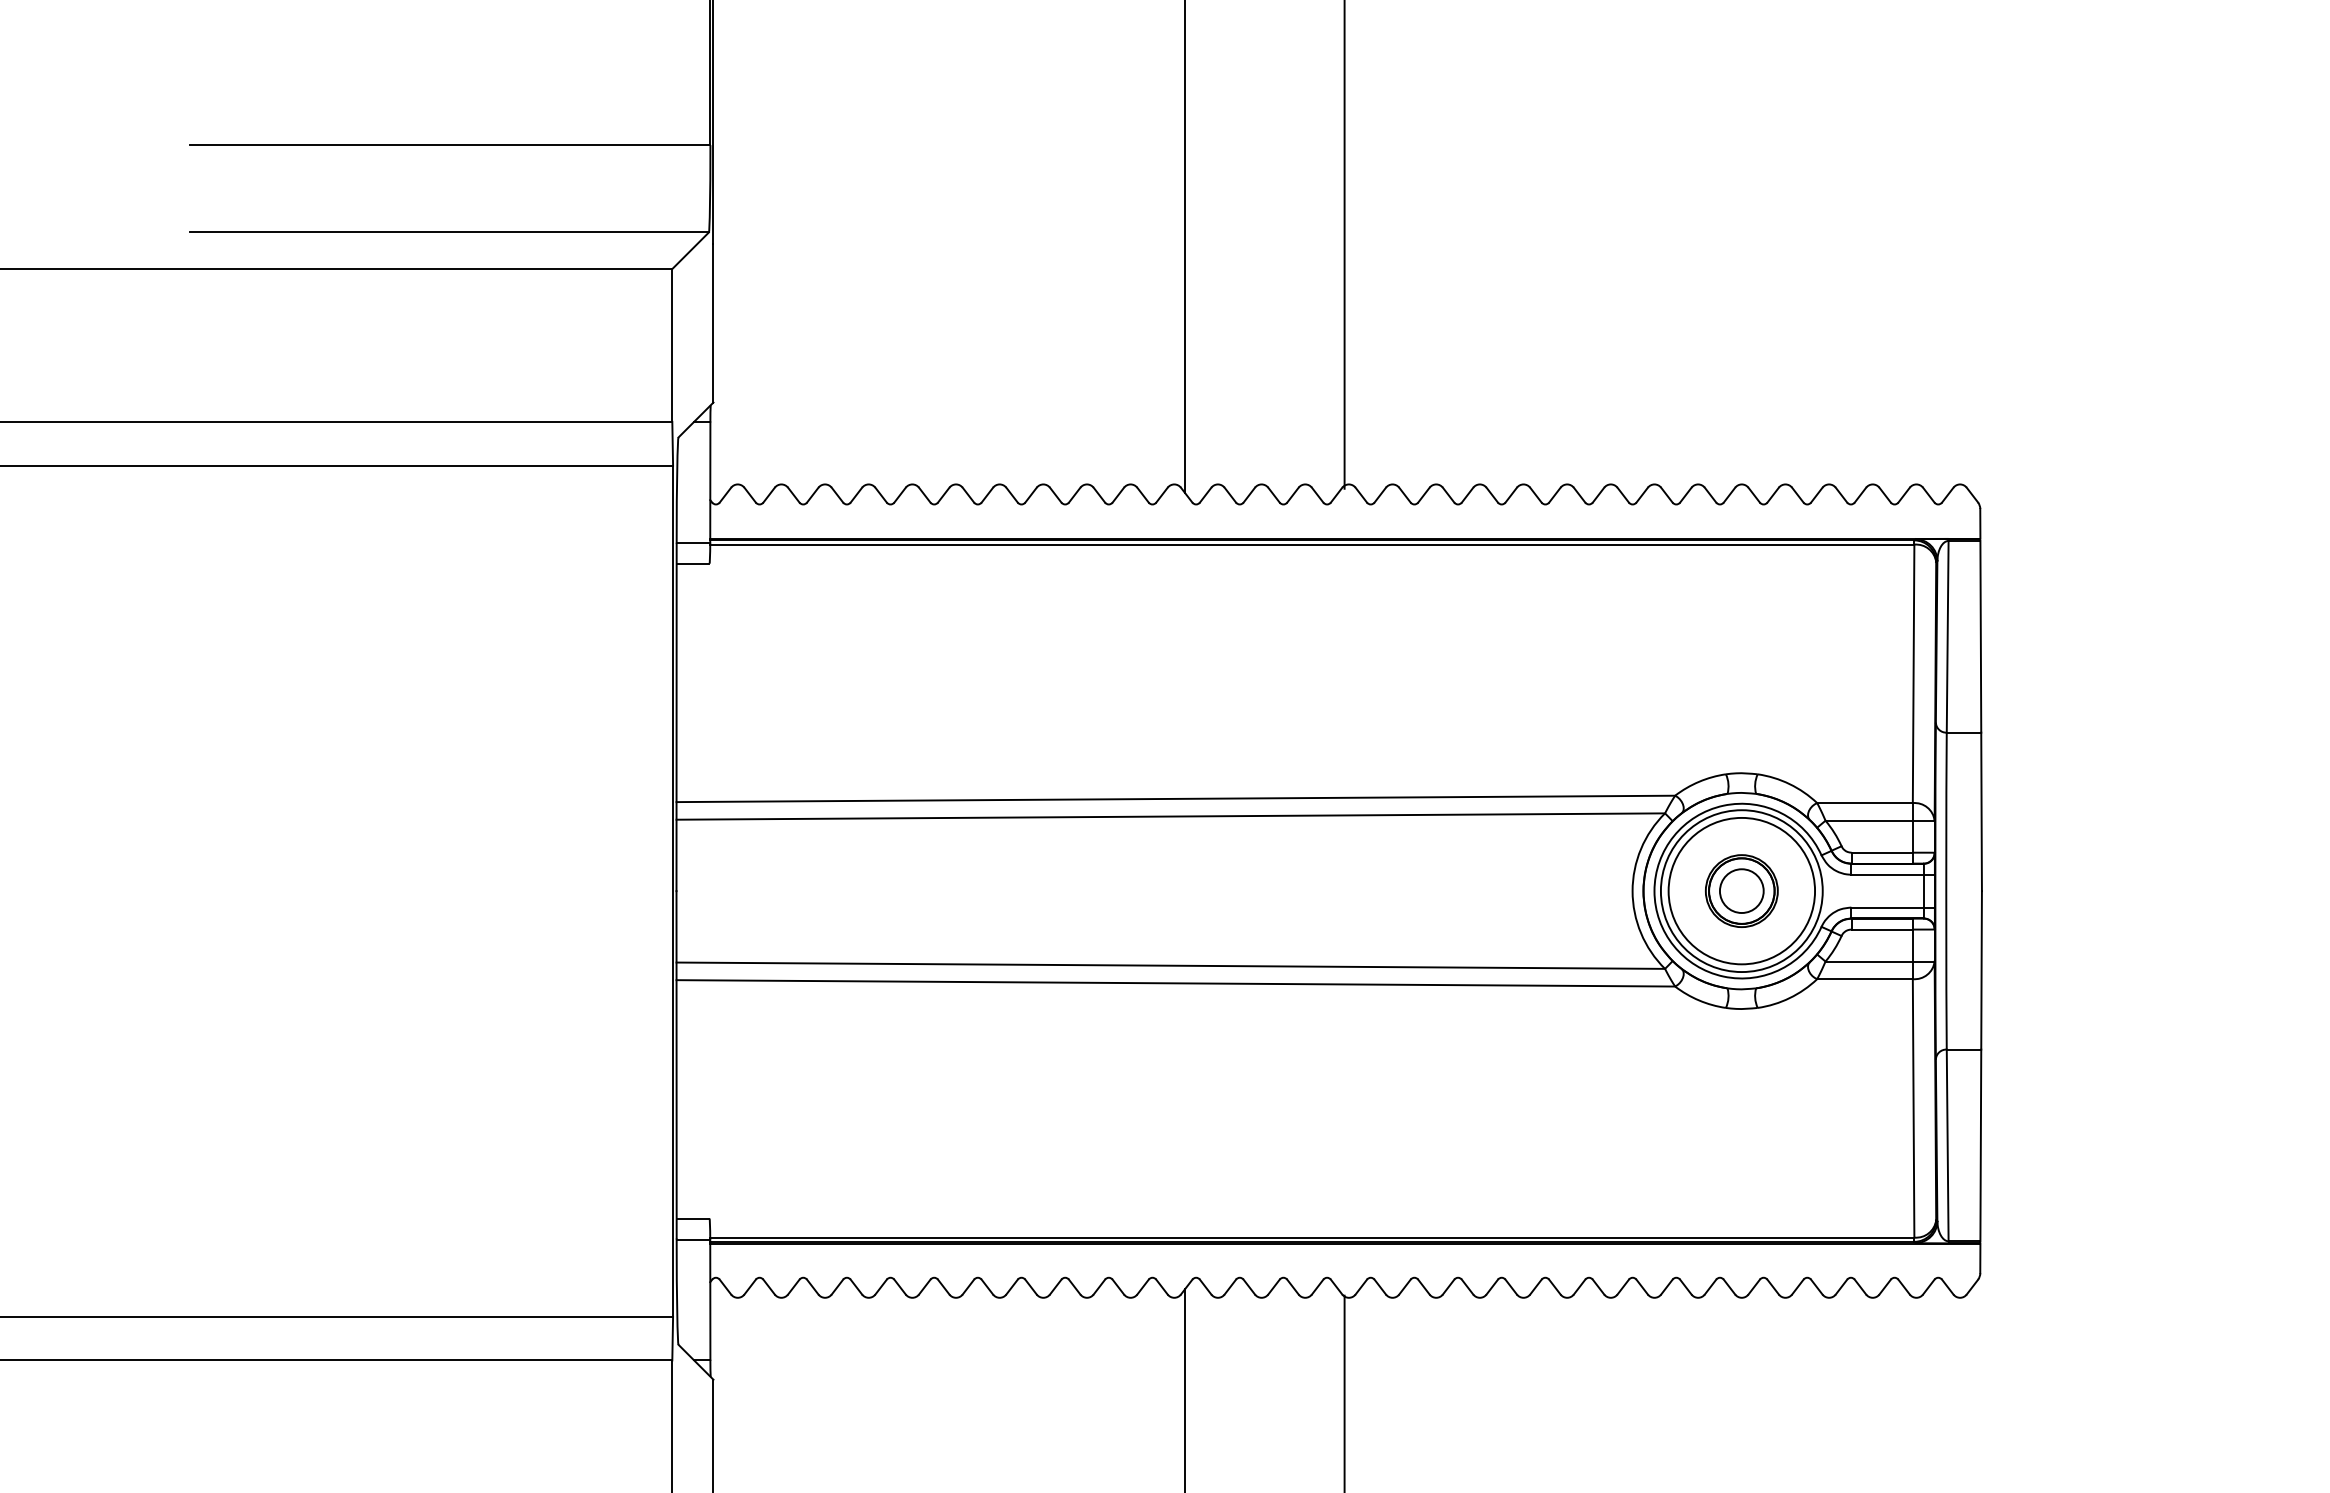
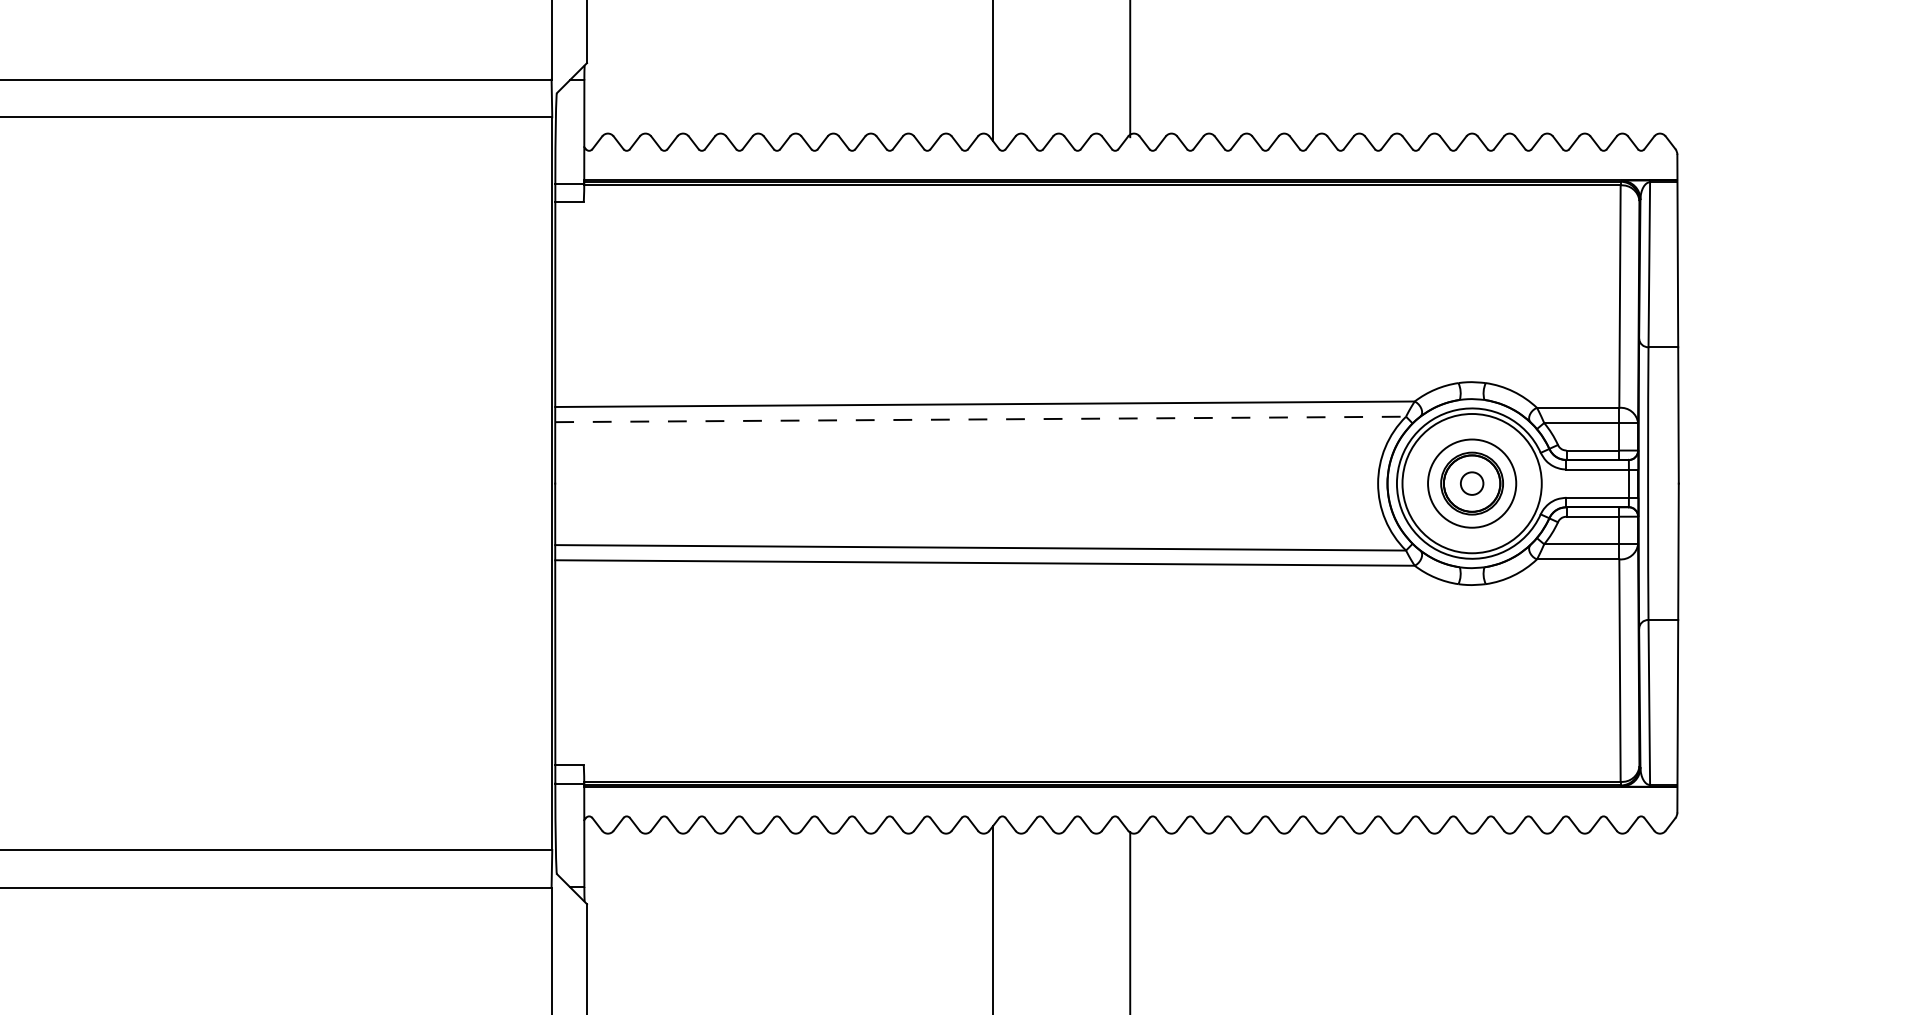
line: (1171, 816) -> (981, 419), solid -> dashed
circle: (1741, 890) -> (1471, 483), size x0.7
circle: (1741, 891) -> (1471, 483), size x0.6

